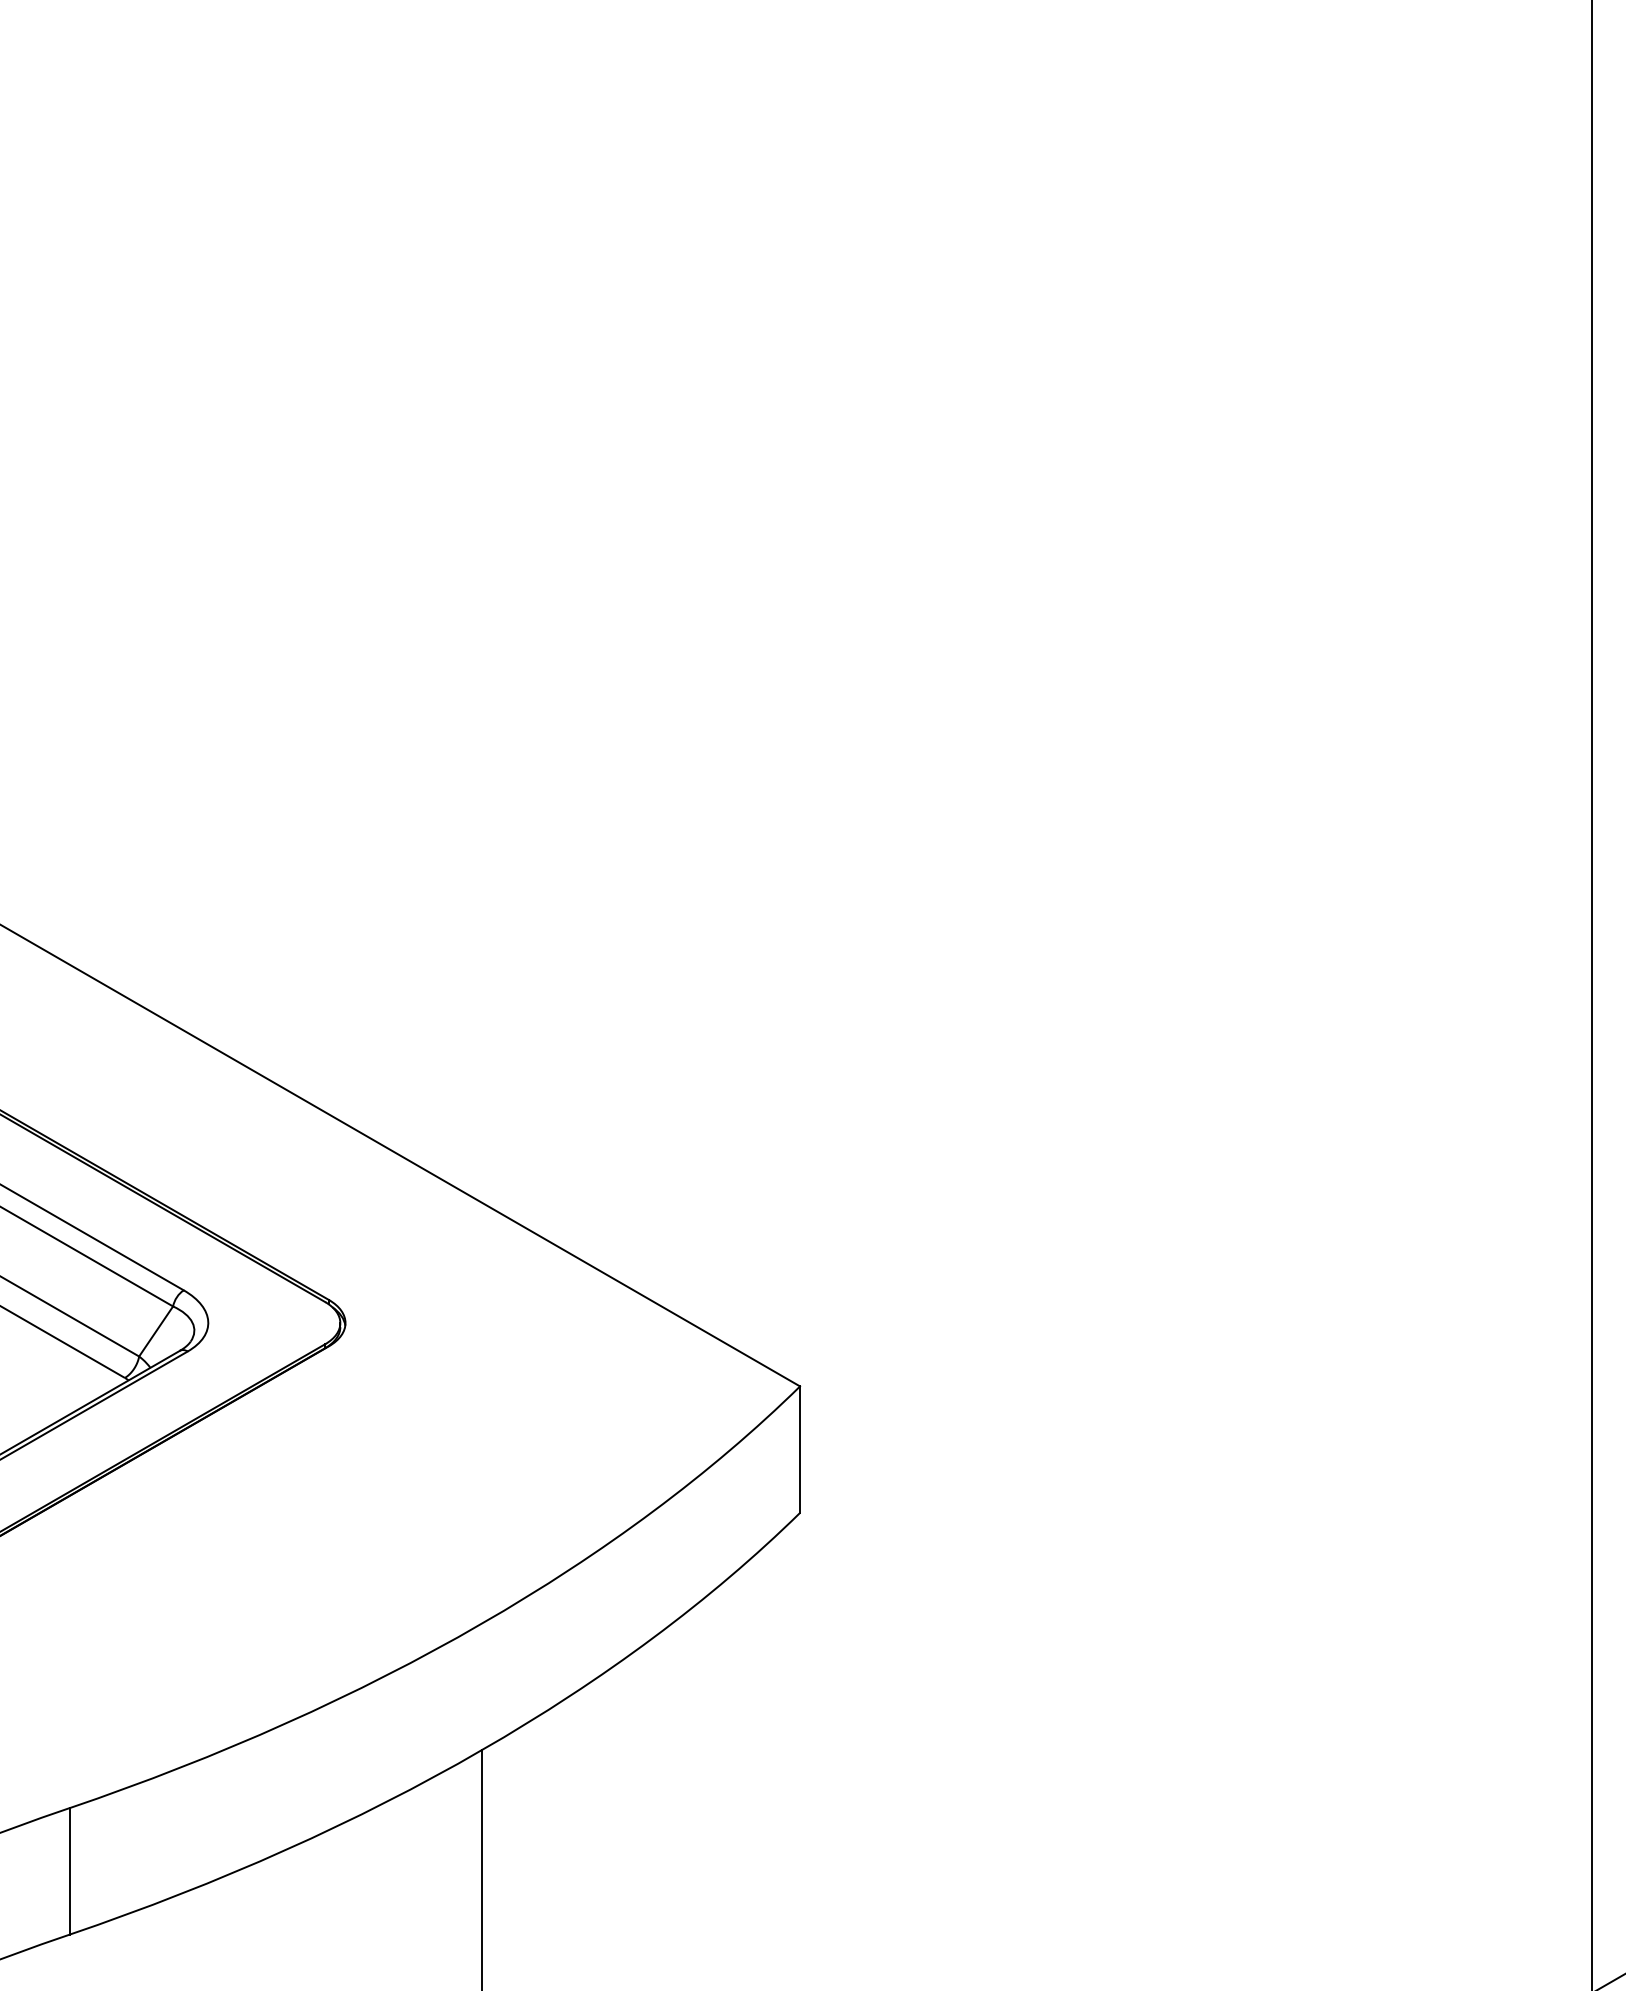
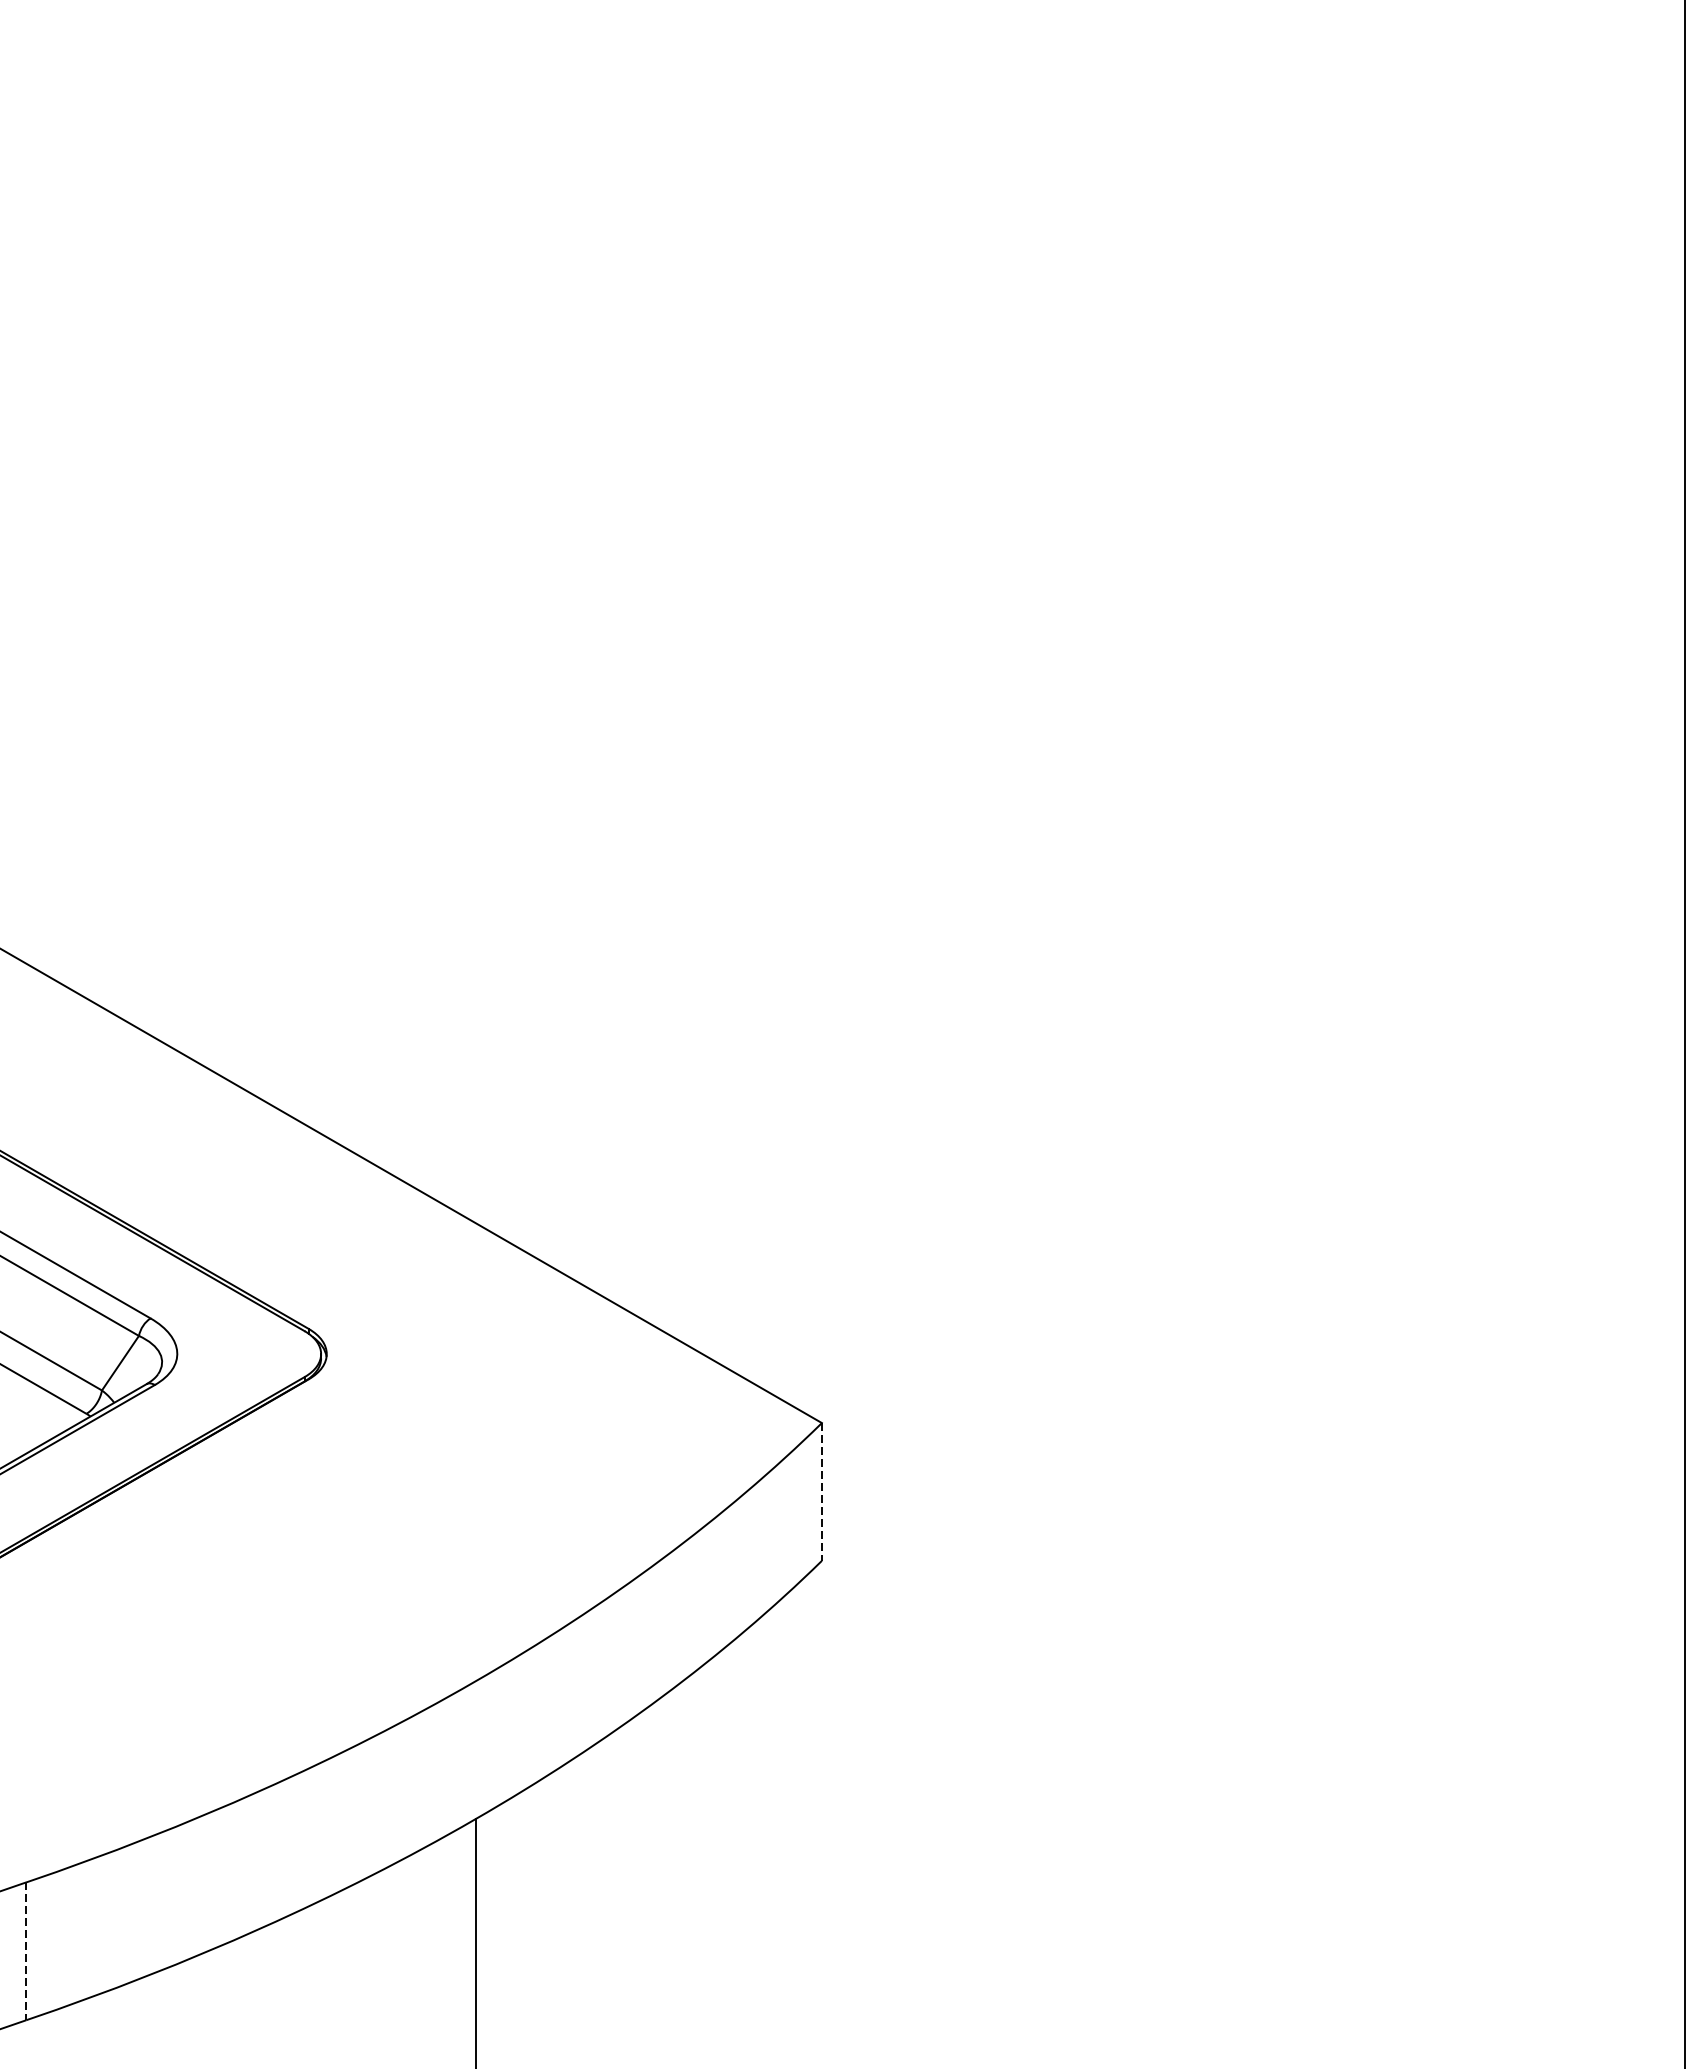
line: (800, 1450) -> (822, 1492), solid -> dashed
line: (69, 1871) -> (26, 1951), solid -> dashed

